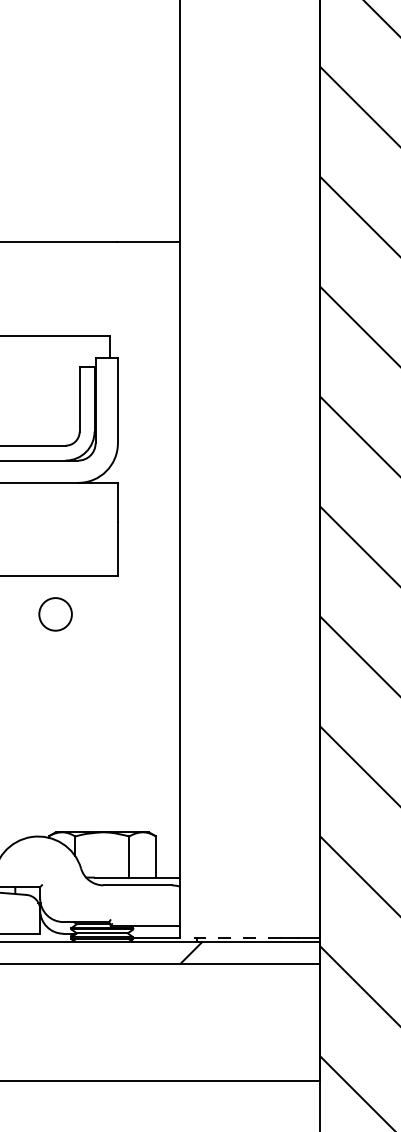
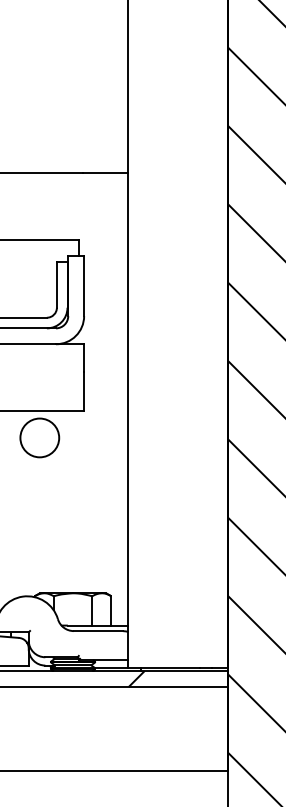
circle: (55, 614) -> (39, 438), size x1.67
line: (229, 937) -> (163, 668), dashed -> solid

